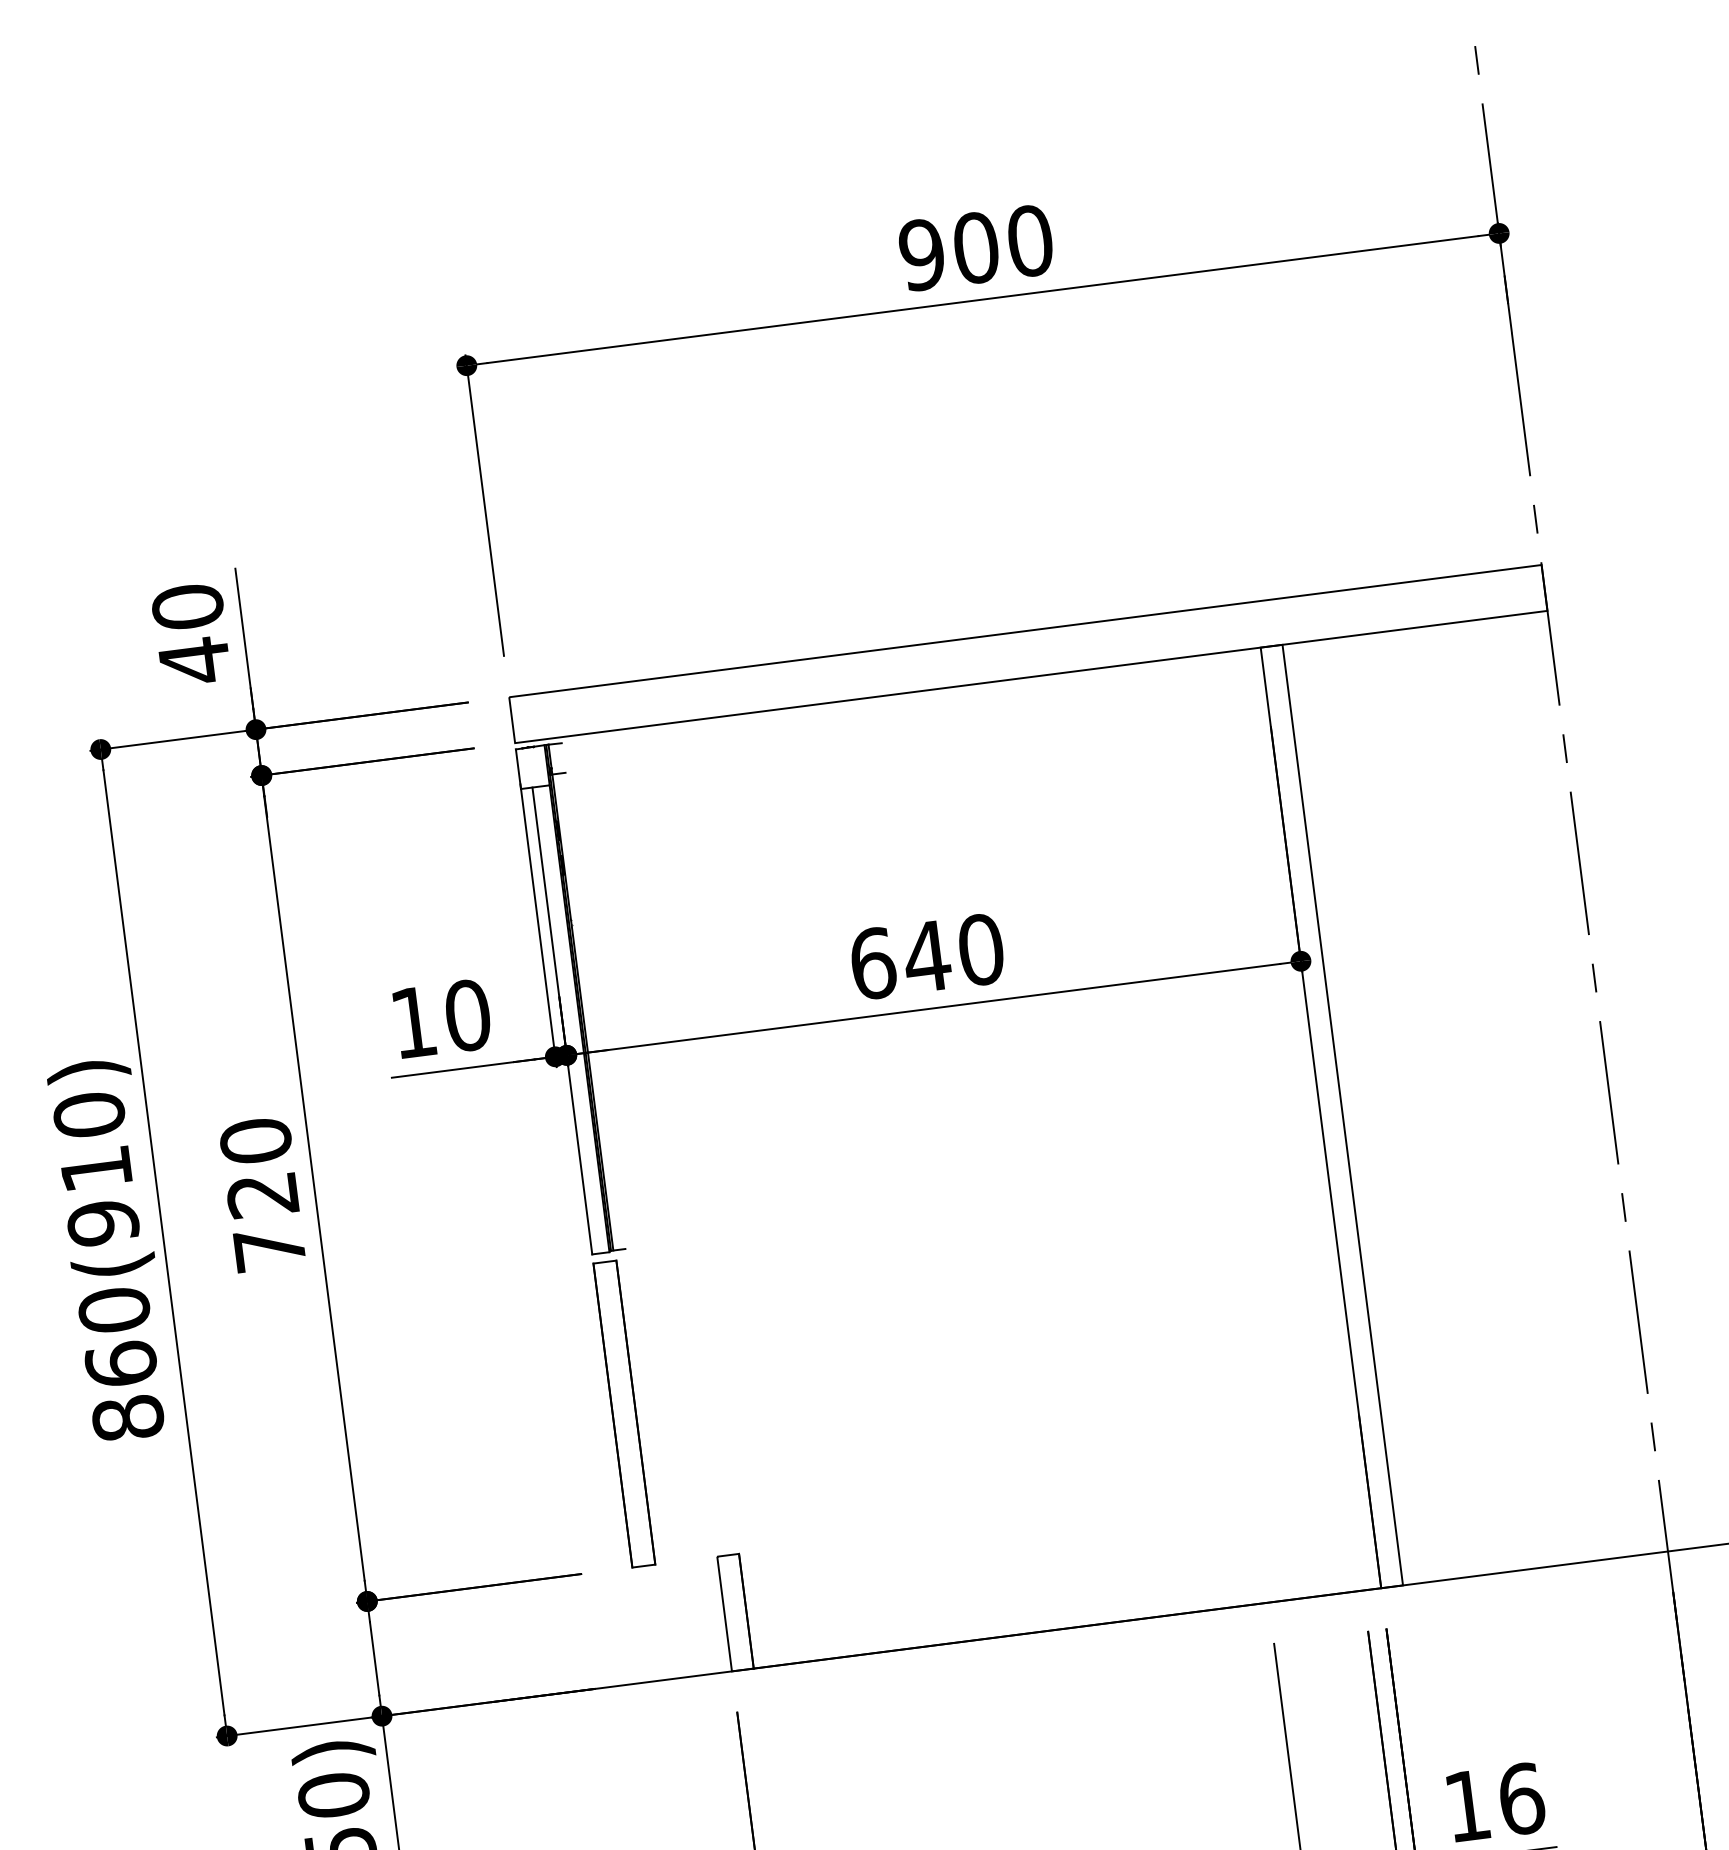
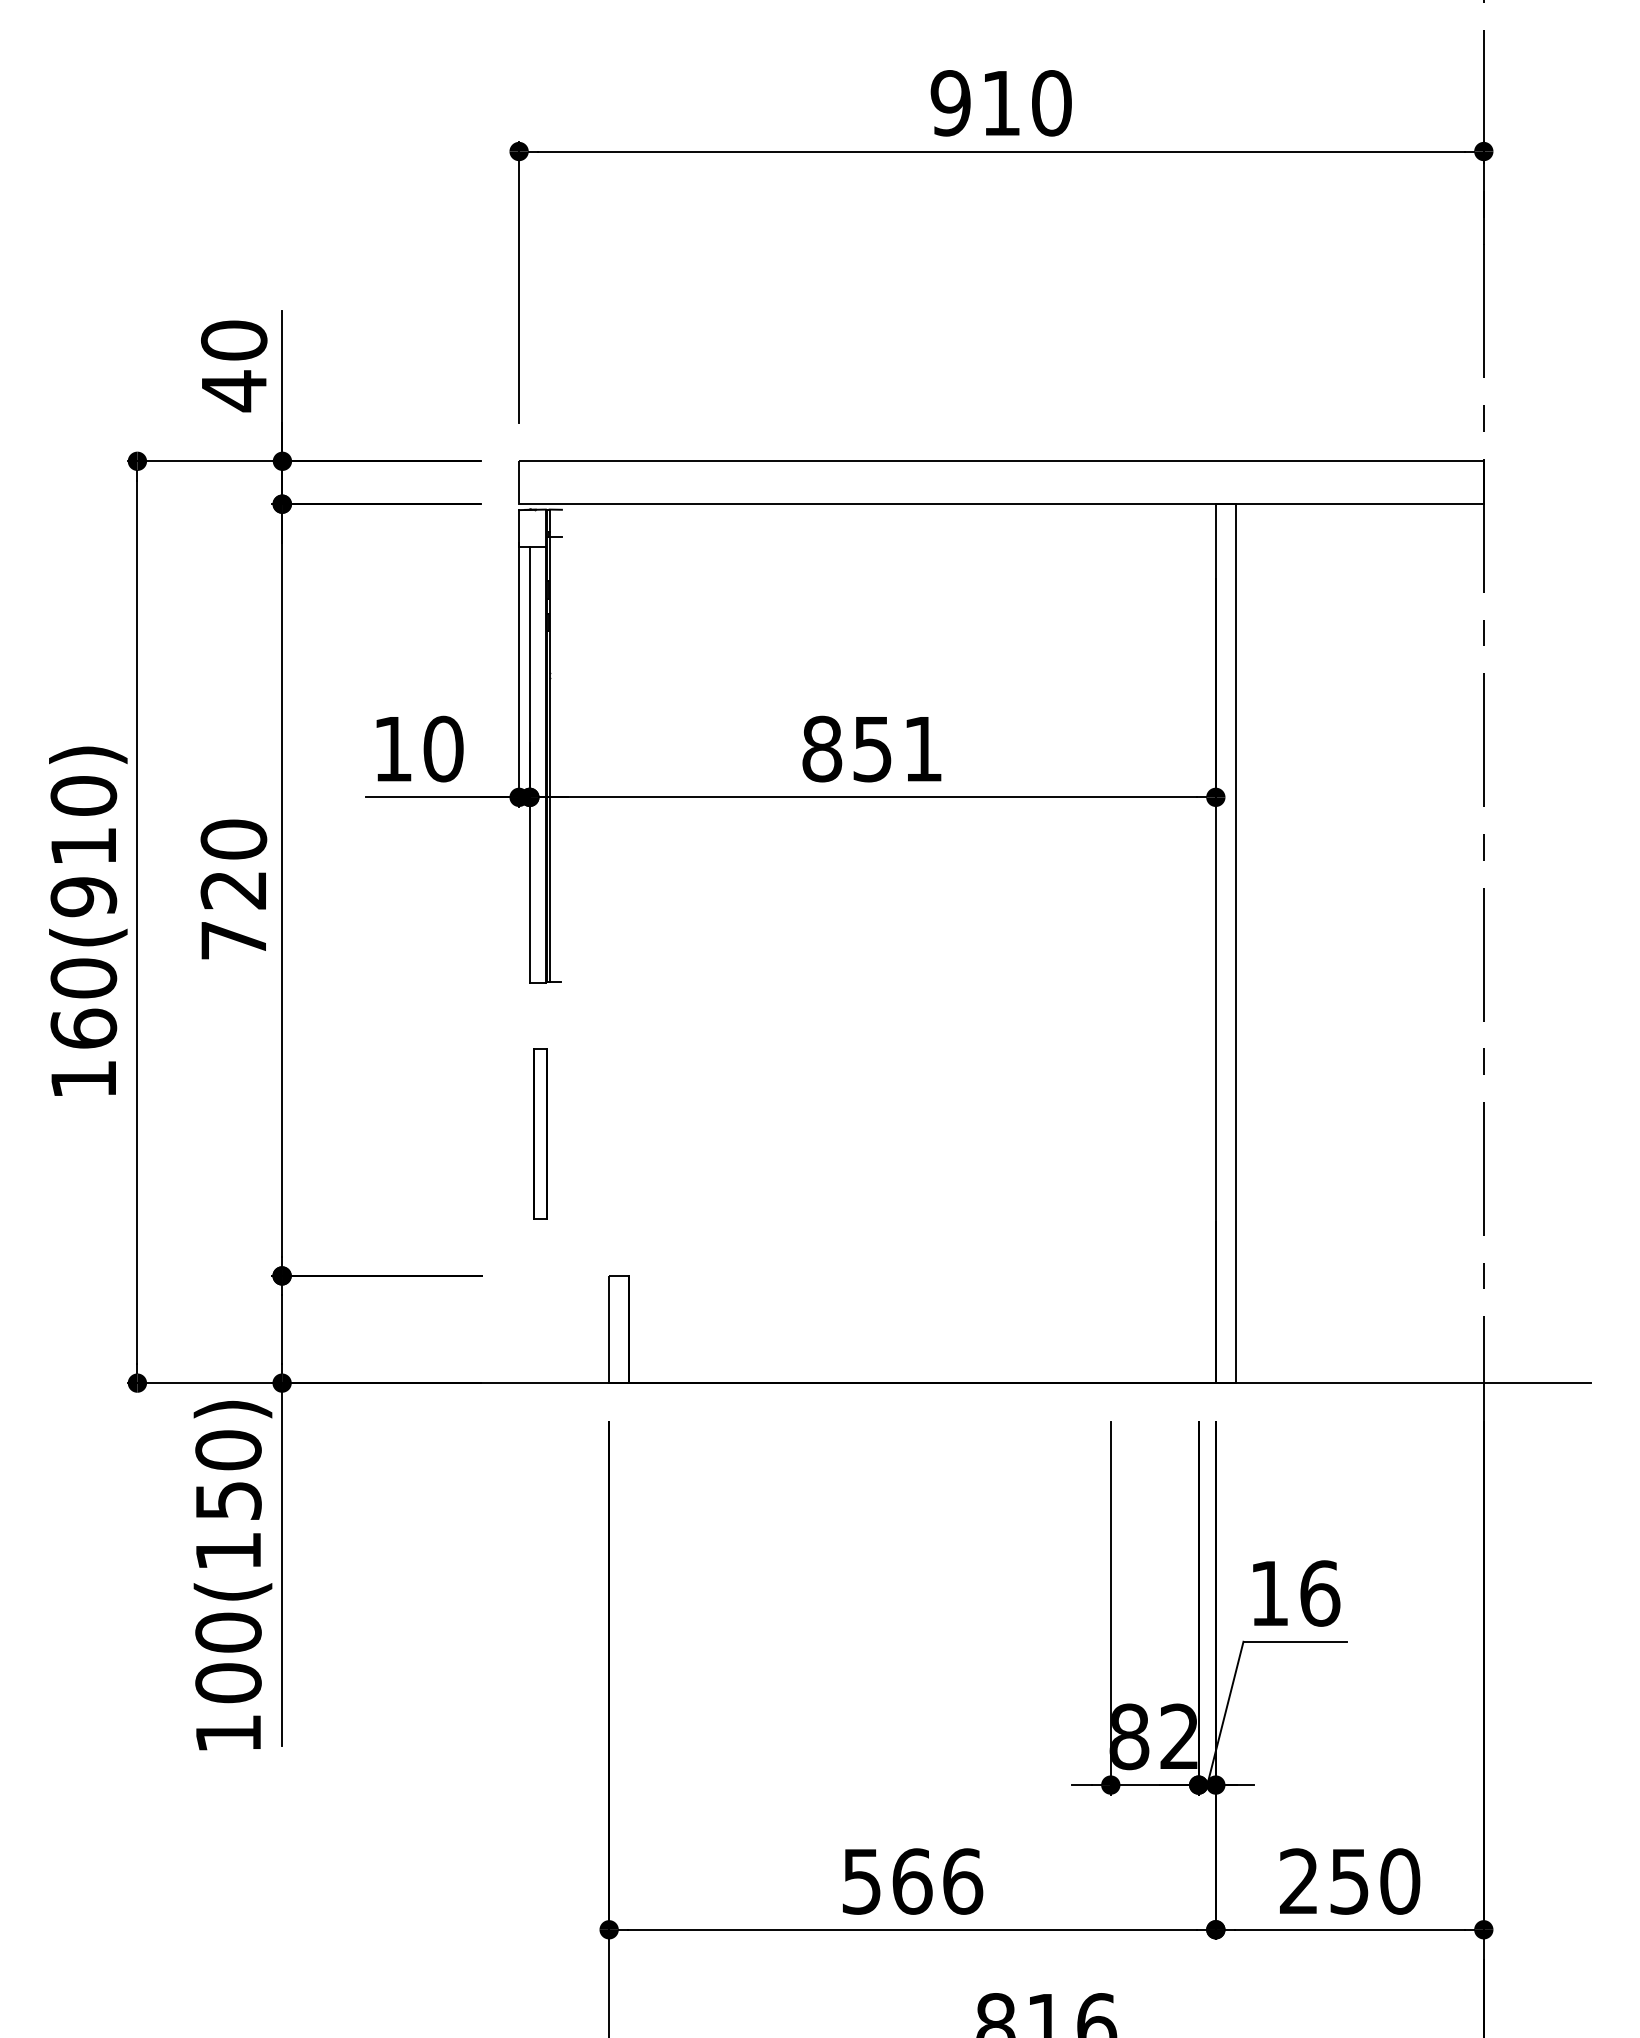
text: (976, 248) -> (1001, 103), 900 -> 910
text: (926, 956) -> (872, 748), 640 -> 851
part: (624, 1413) -> (540, 1133), size x0.6
text: (127, 1418) -> (83, 1079), 860(910) -> 160(910)

